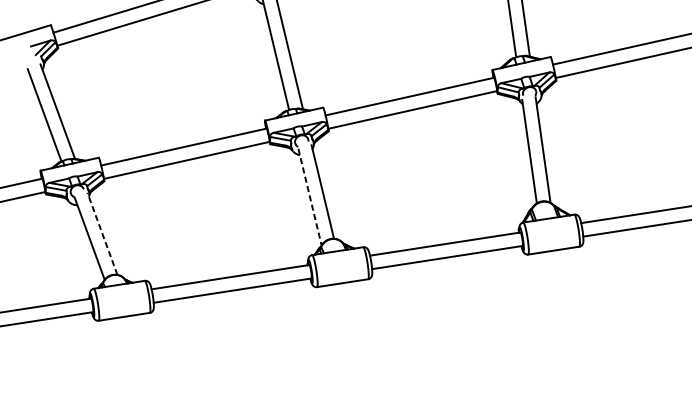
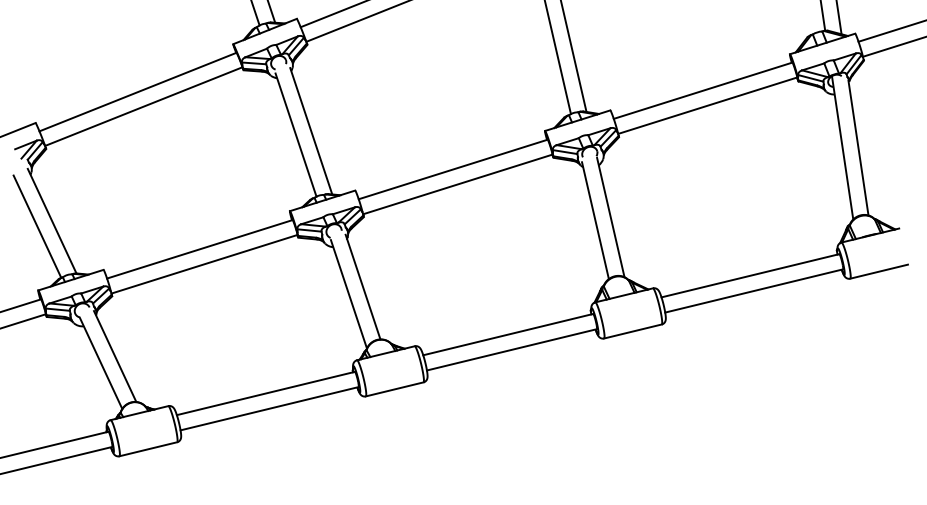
line: (310, 197) -> (349, 294), dashed -> solid
line: (101, 233) -> (114, 356), dashed -> solid

